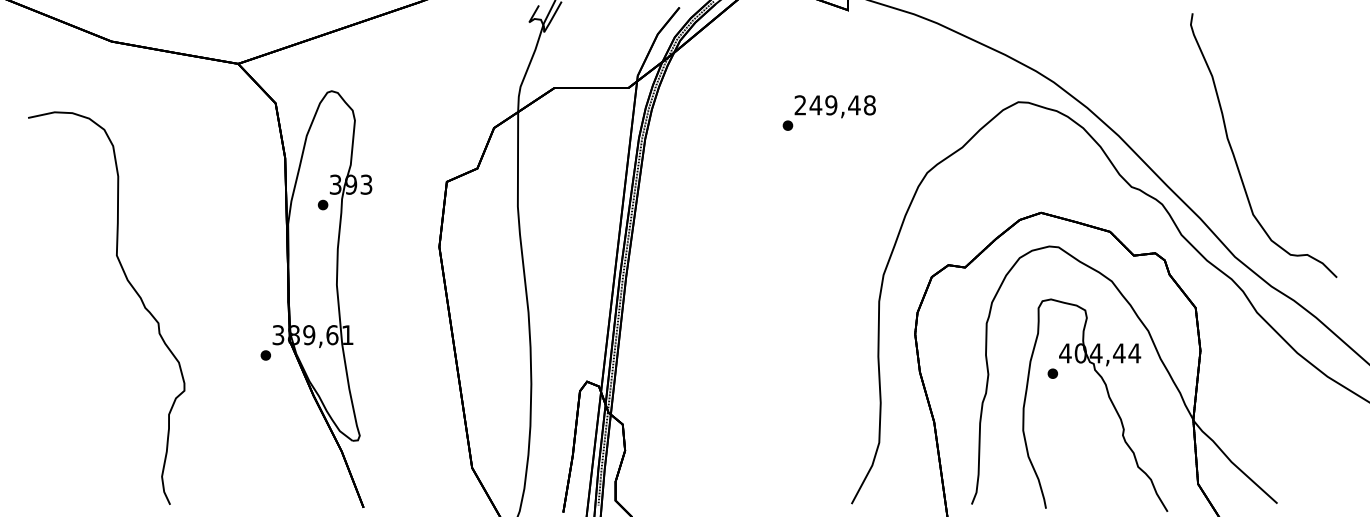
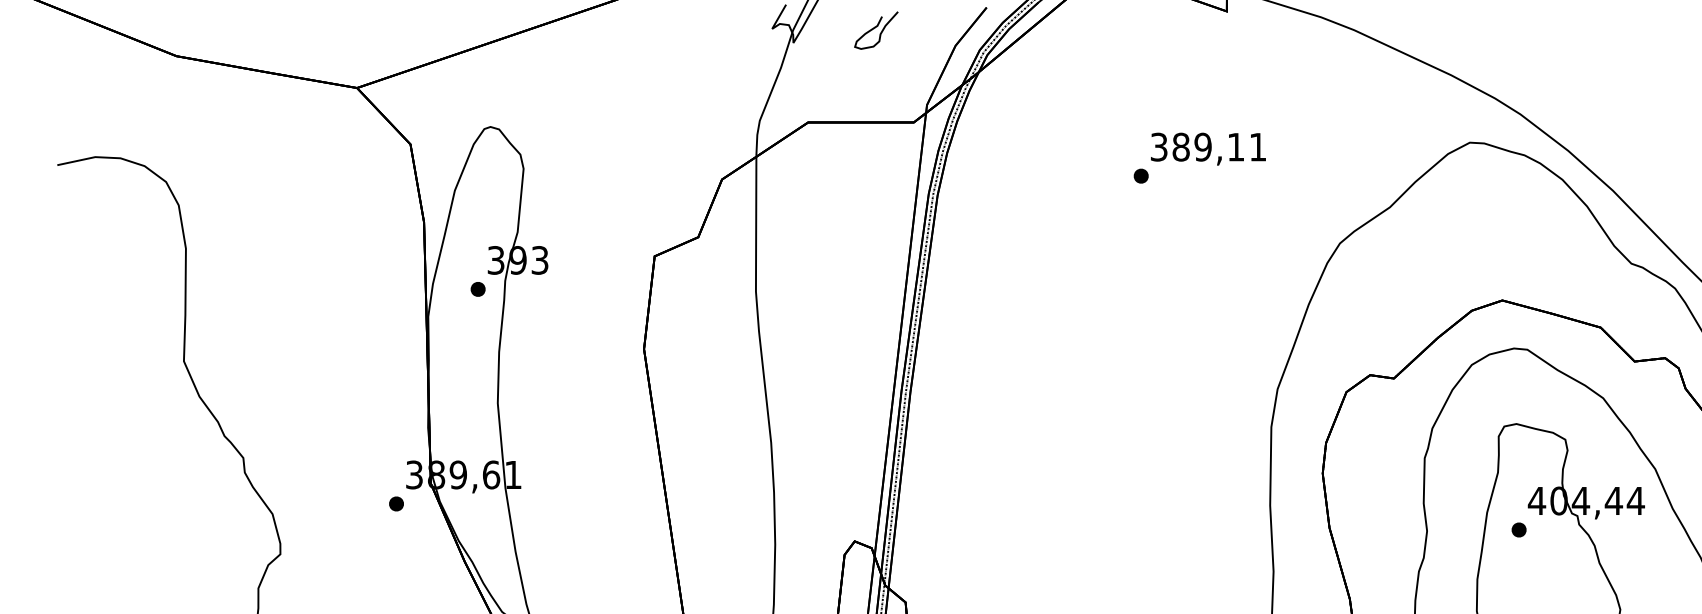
curve: (601, 22) -> (875, 28), added
text: (834, 105) -> (1207, 147), 249,48 -> 389,11

